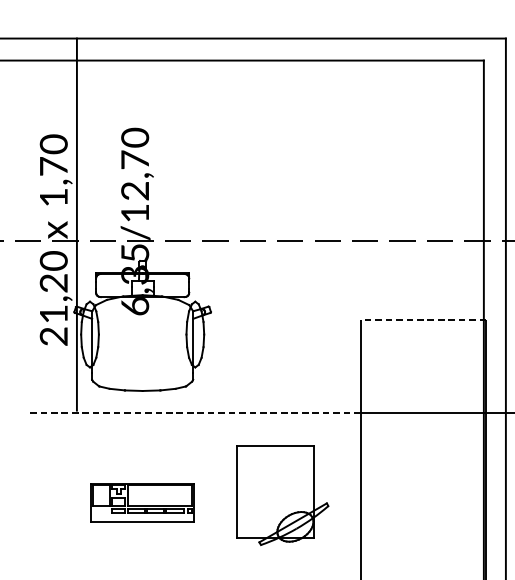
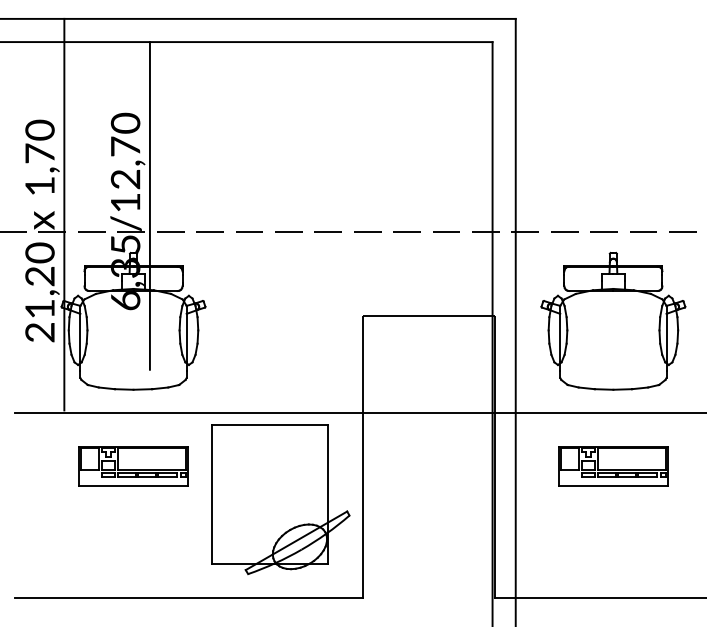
line: (157, 215) -> (149, 205), added
line: (422, 320) -> (428, 315), dashed -> solid
line: (195, 412) -> (189, 412), dashed -> solid
part: (282, 495) -> (280, 499), size x1.43
part: (142, 502) -> (133, 466), moved

